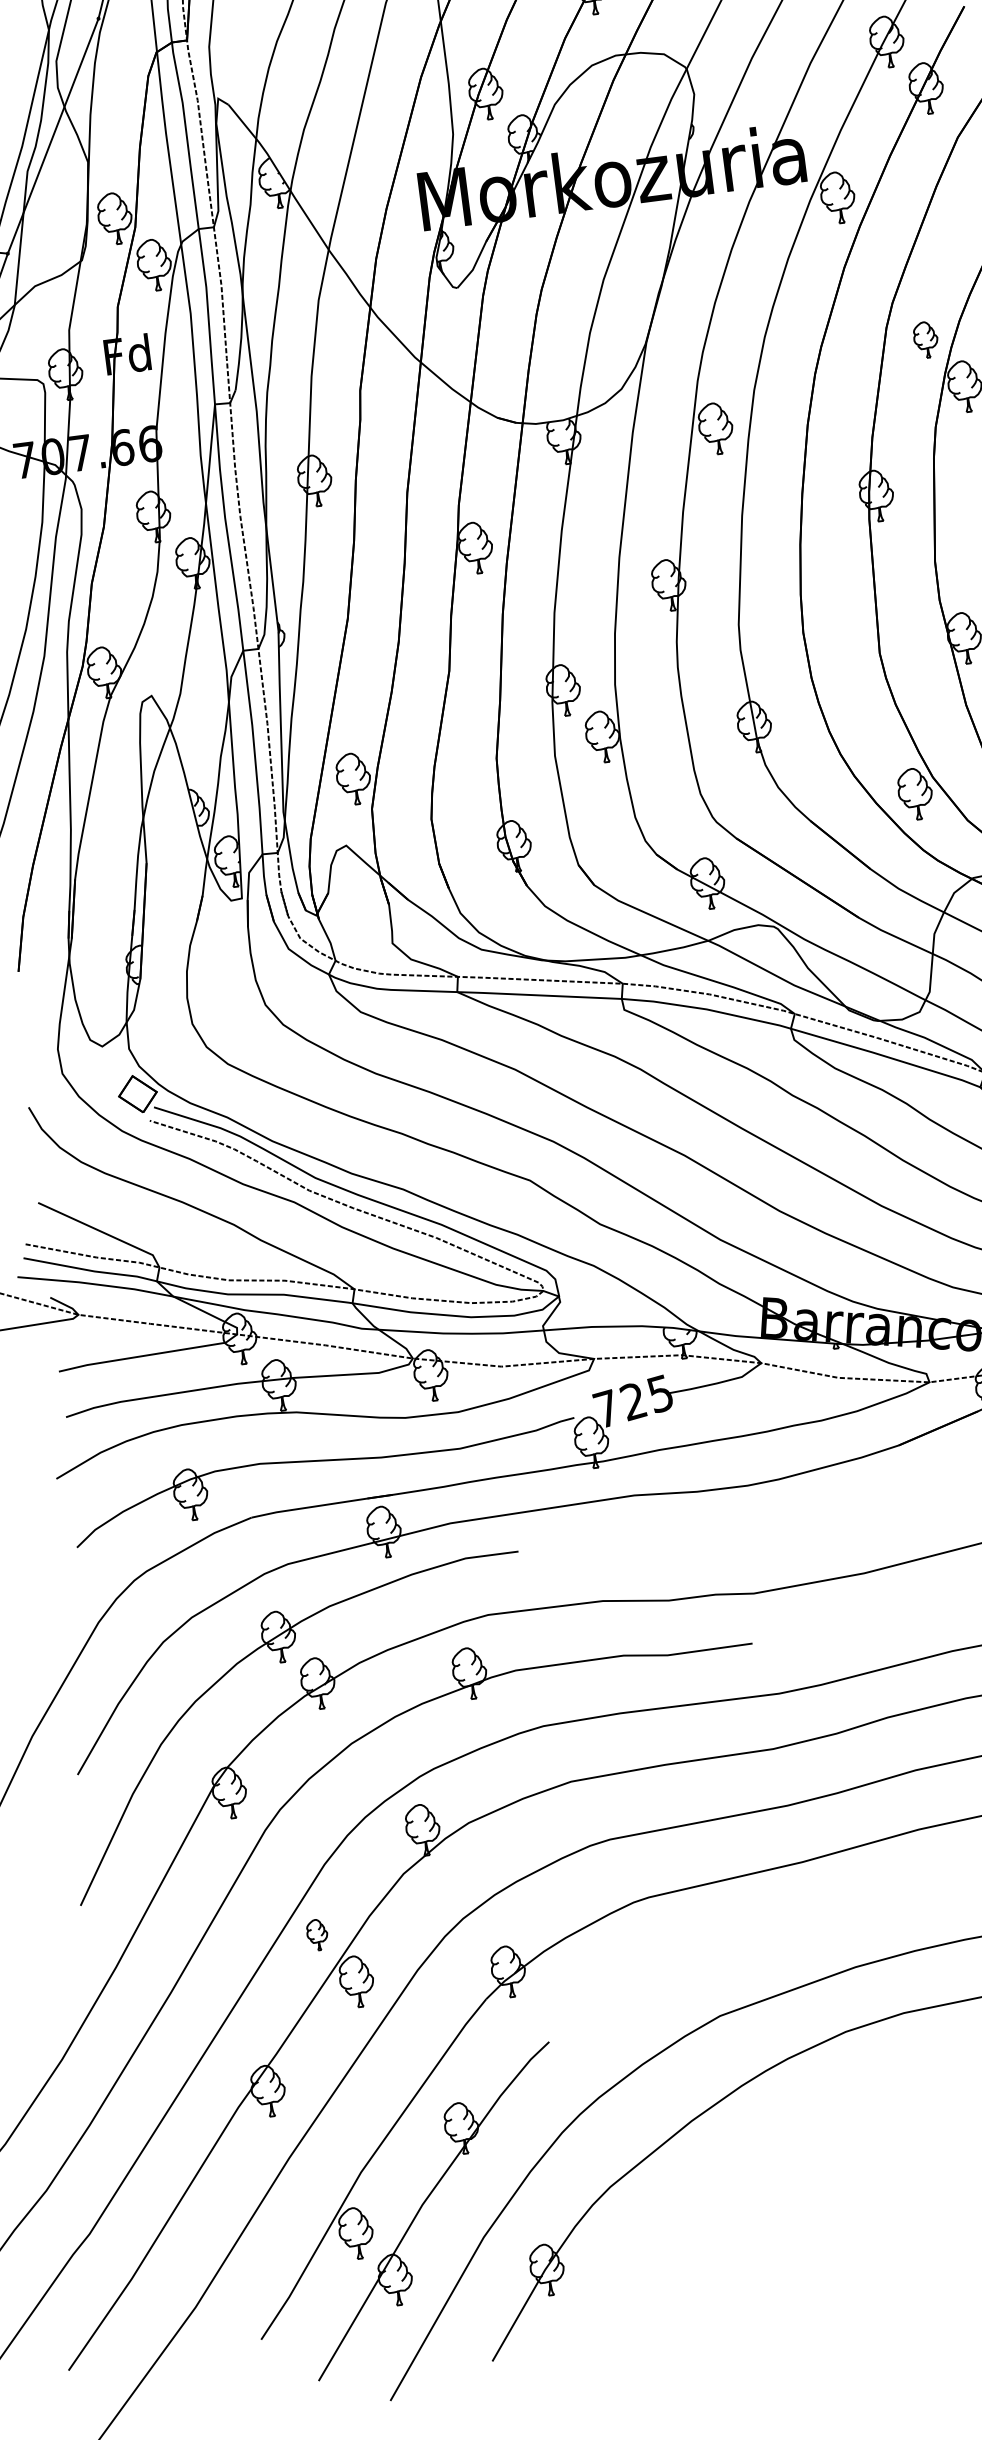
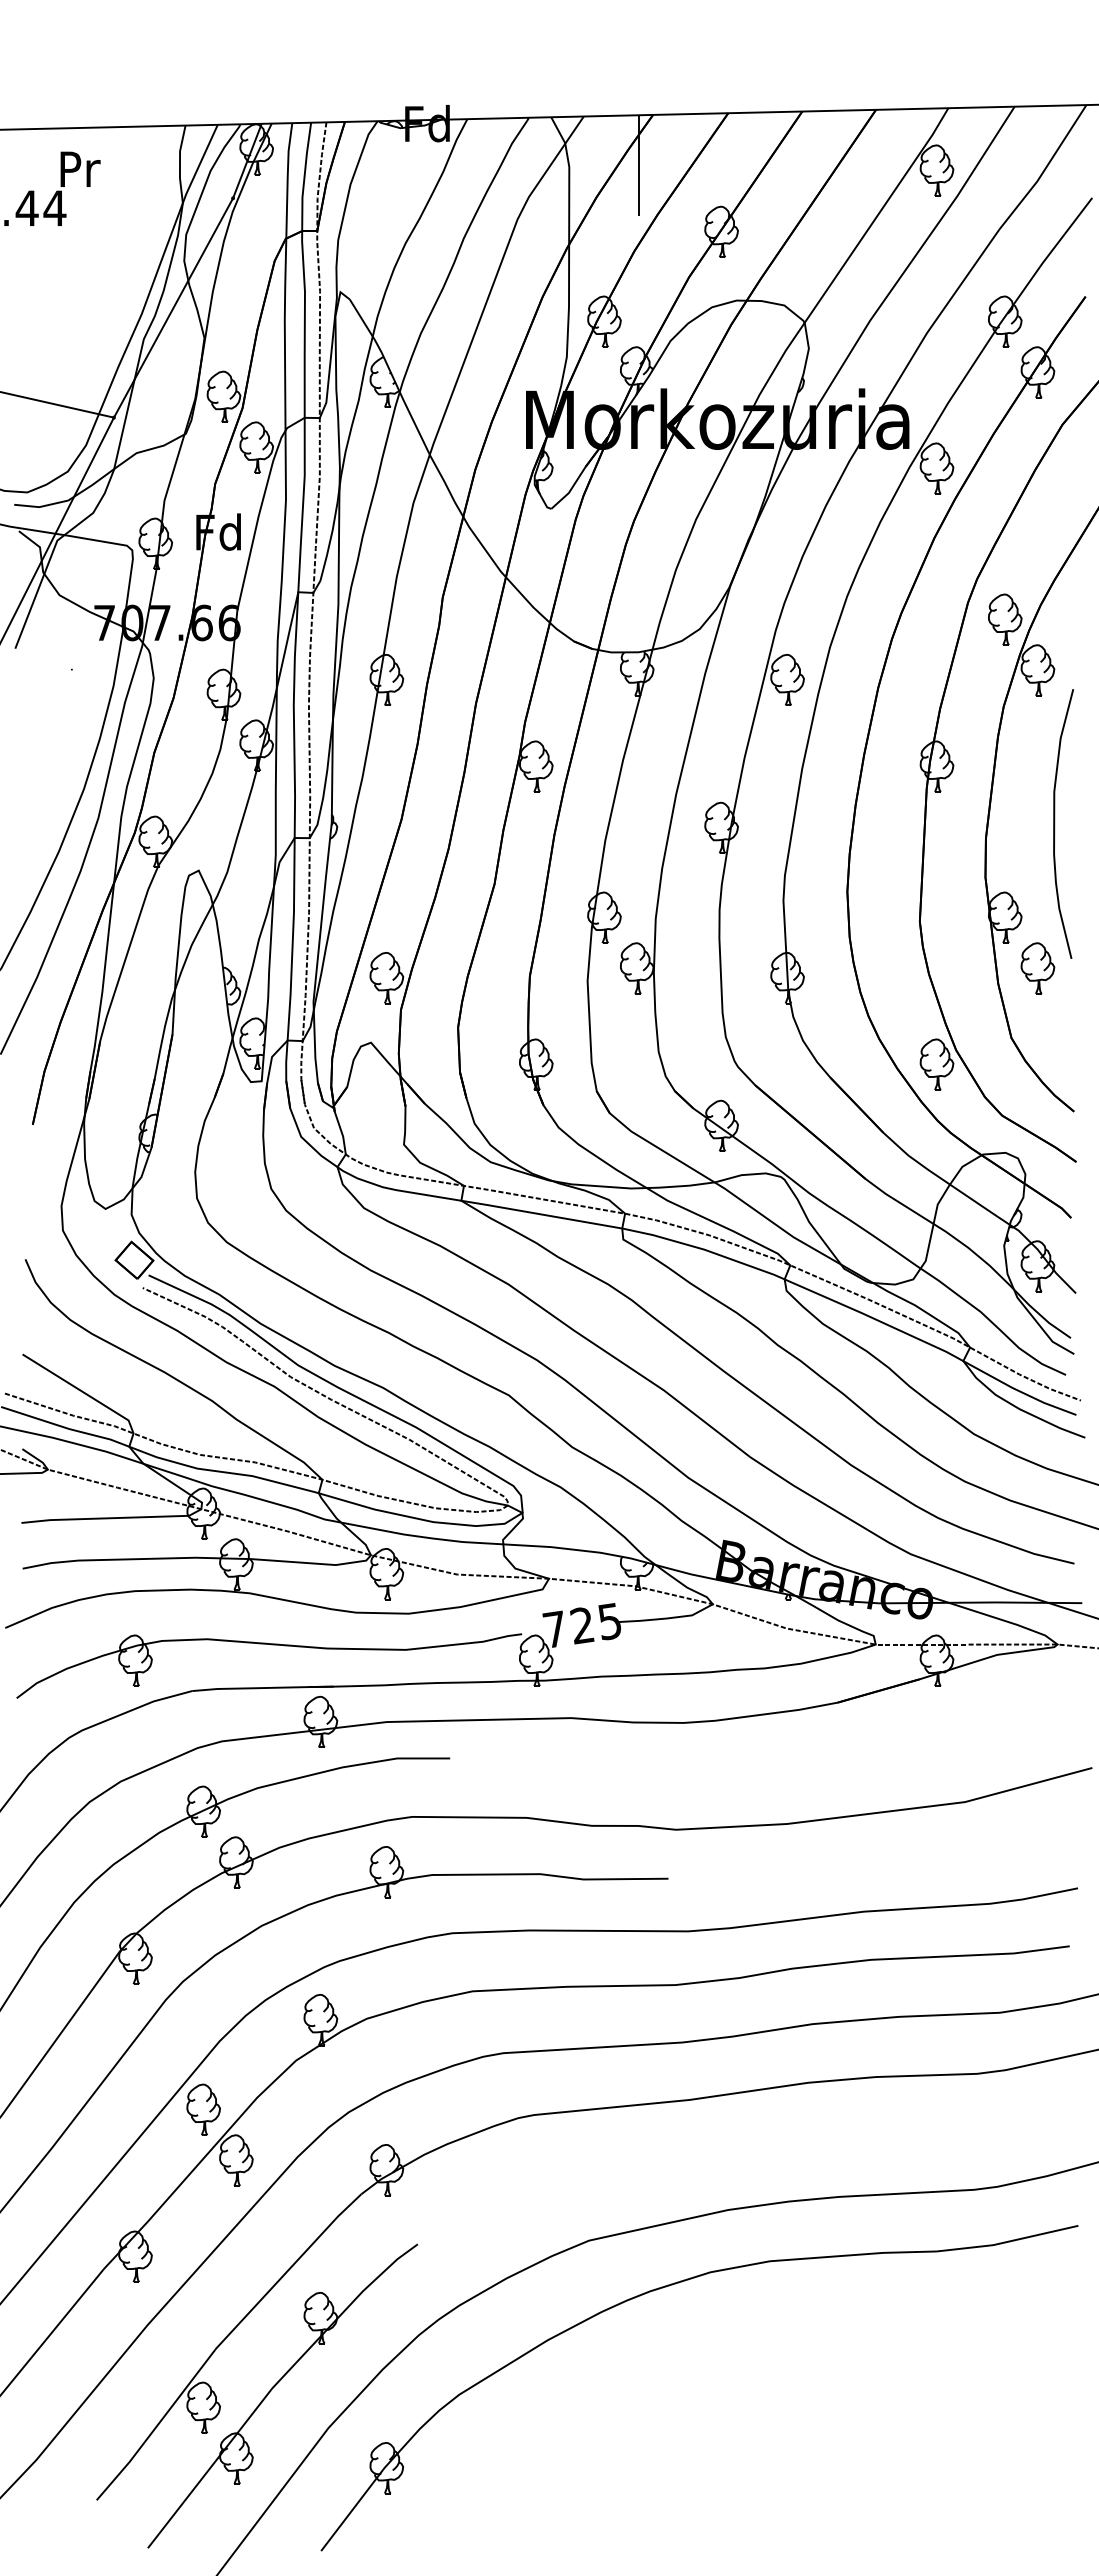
part: (926, 339) -> (1005, 619), size x1.43
part: (317, 1934) -> (203, 2109), size x1.67

